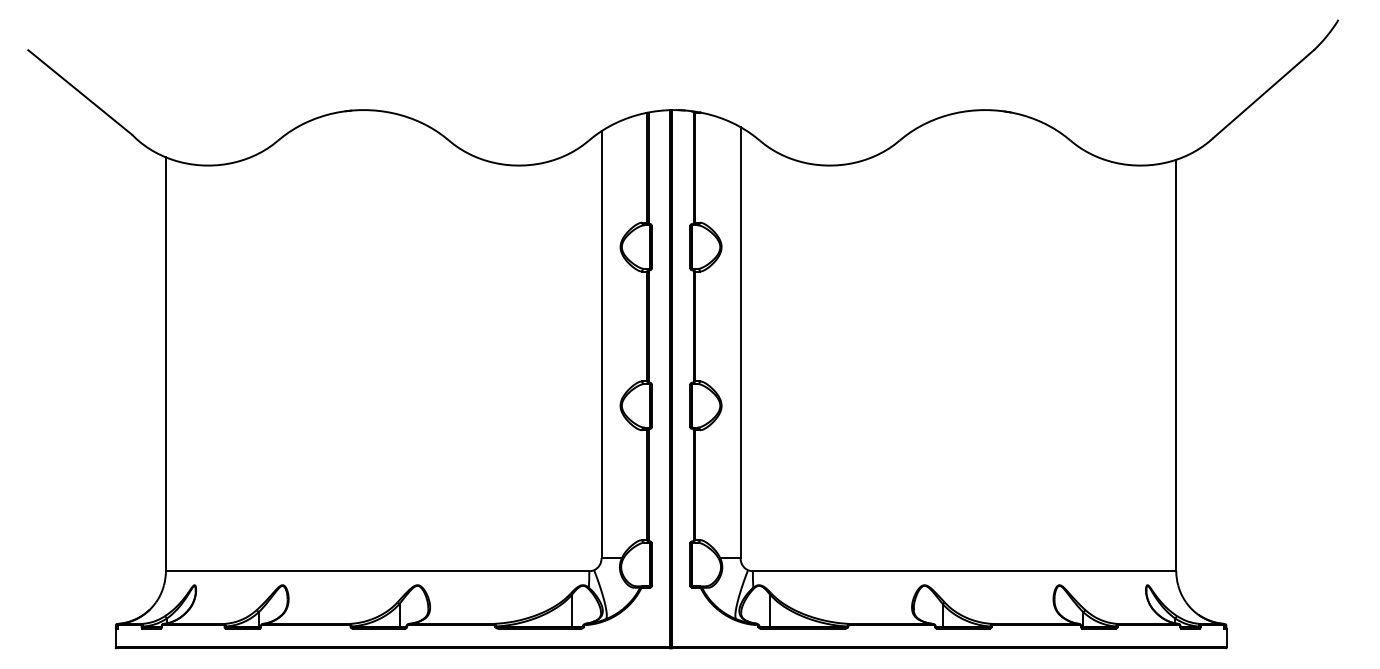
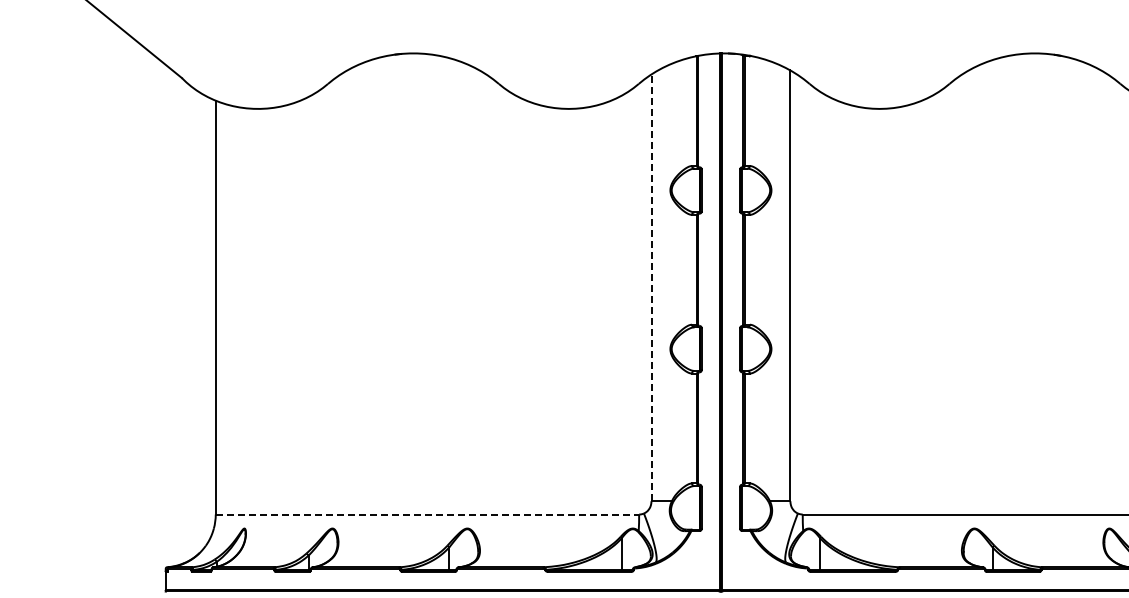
line: (601, 344) -> (651, 287), solid -> dashed
line: (377, 571) -> (427, 514), solid -> dashed

